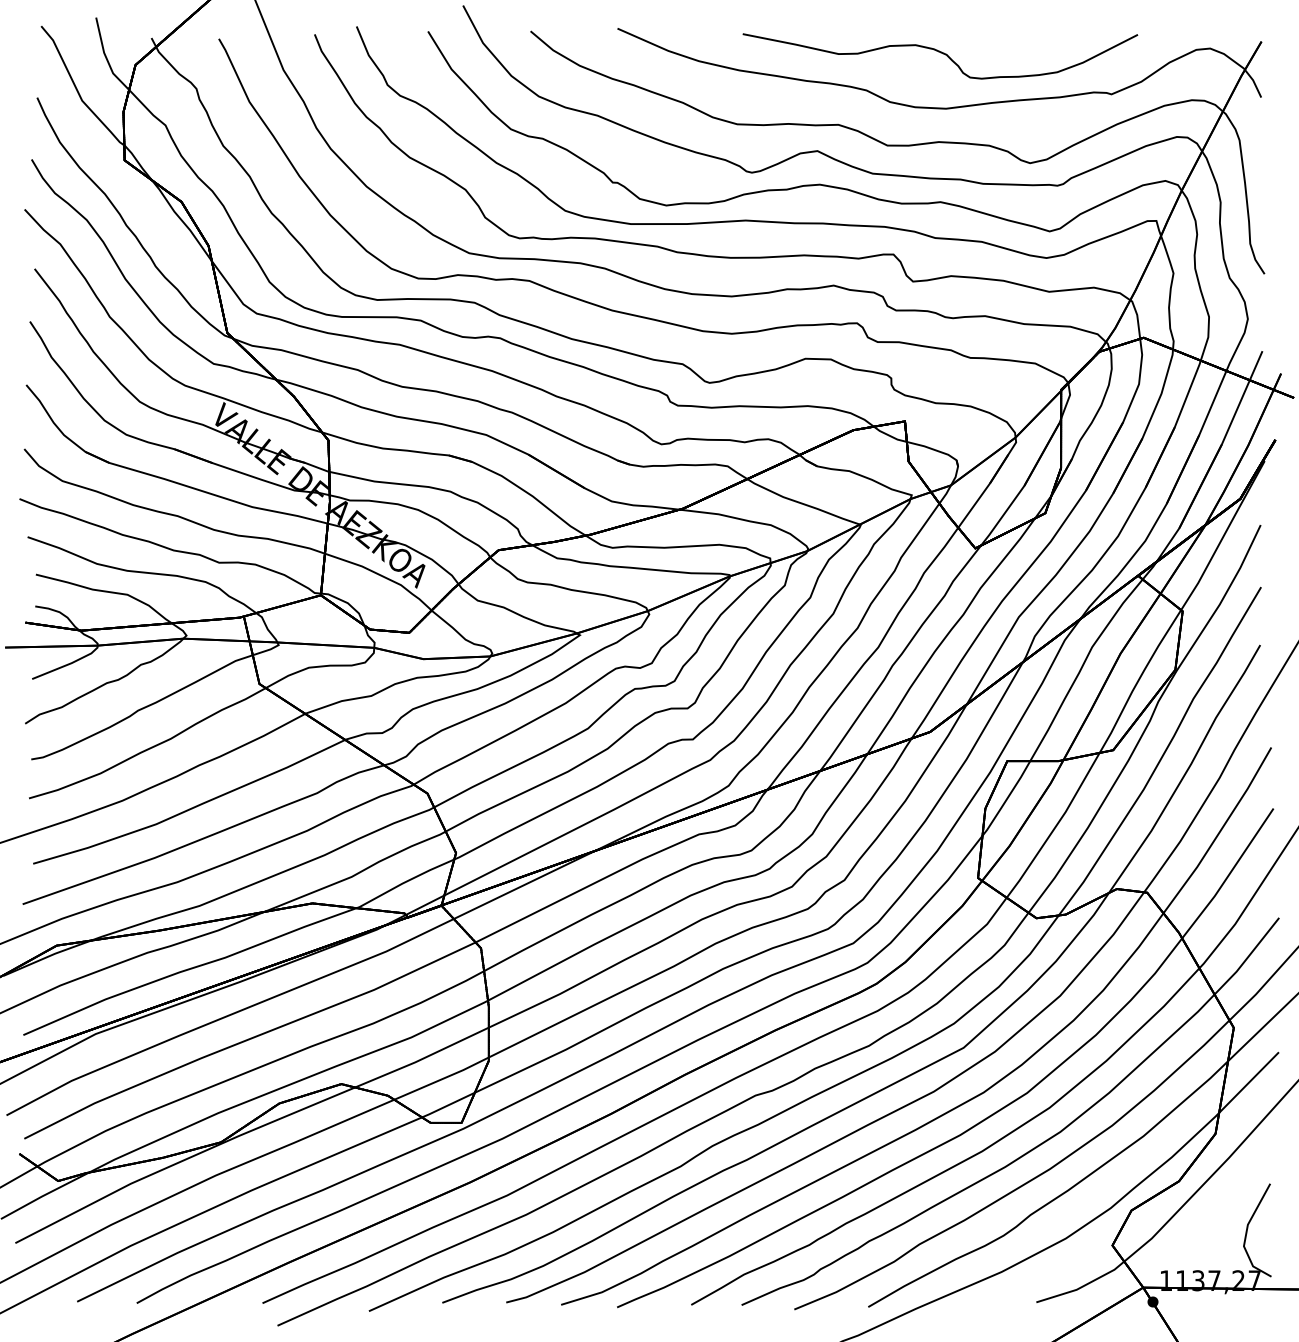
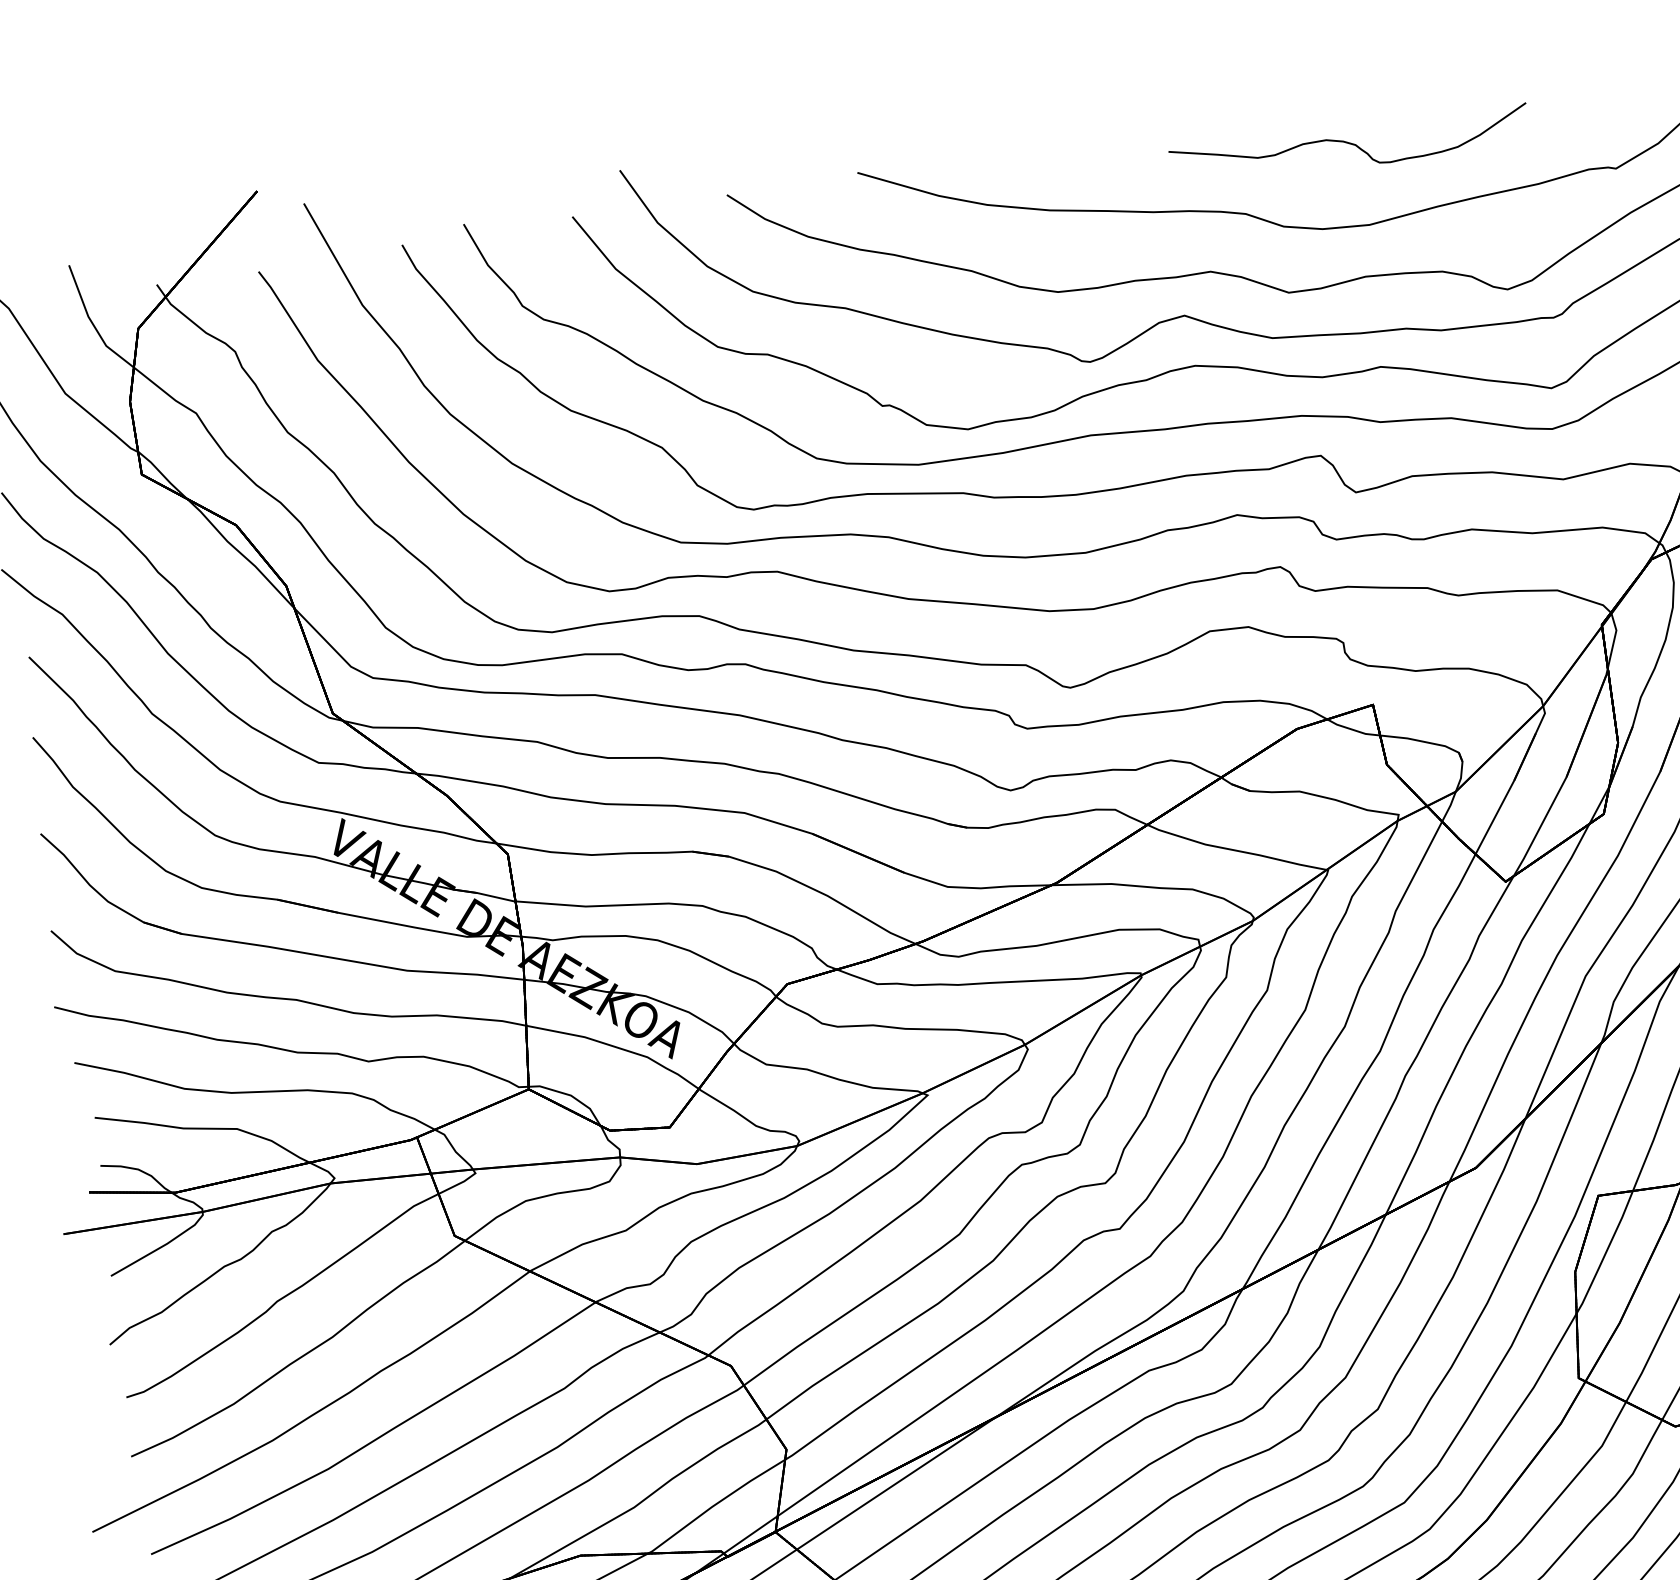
part: (940, 56) -> (1350, 147), size x0.6

